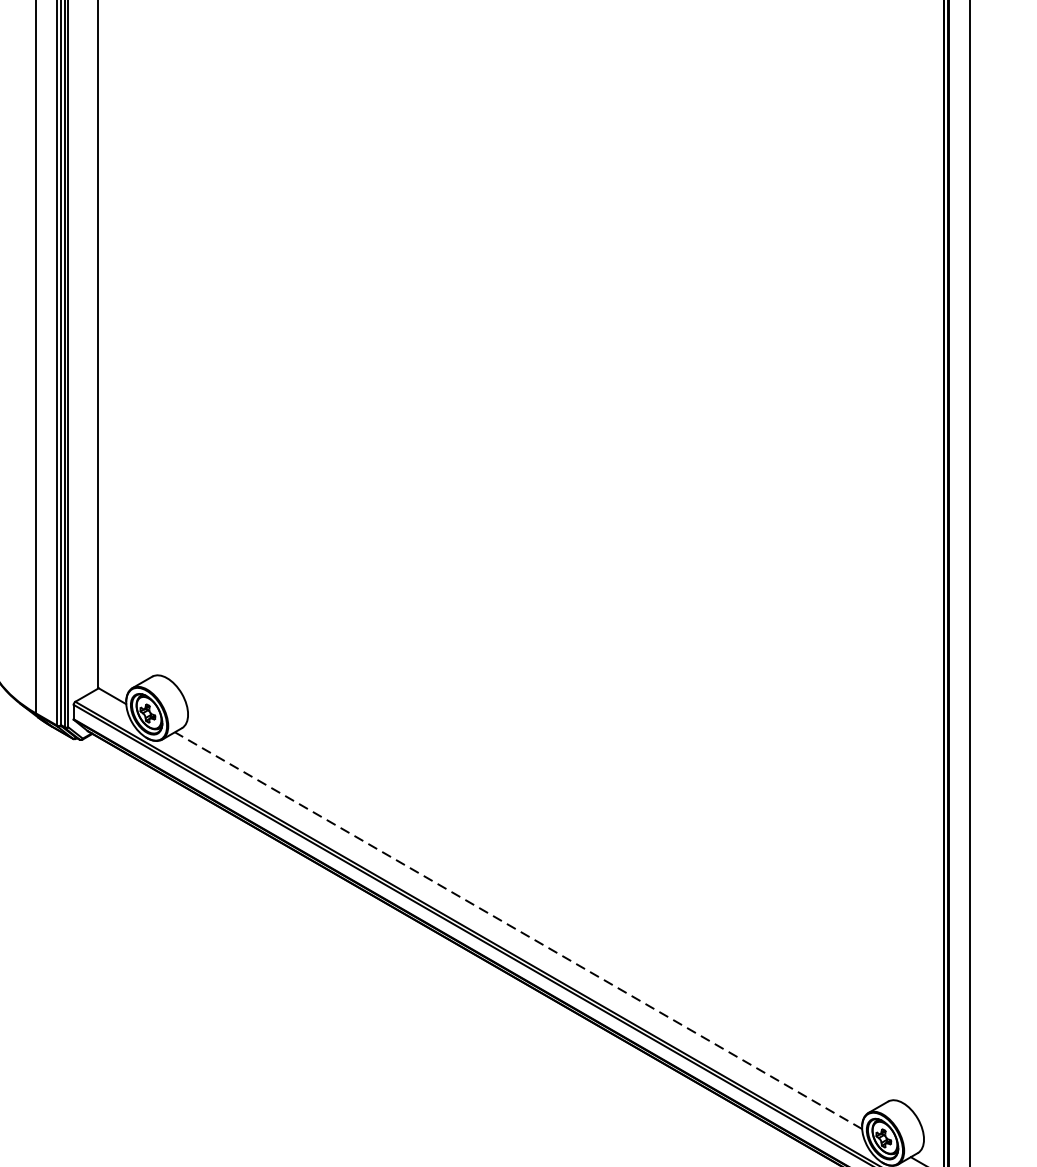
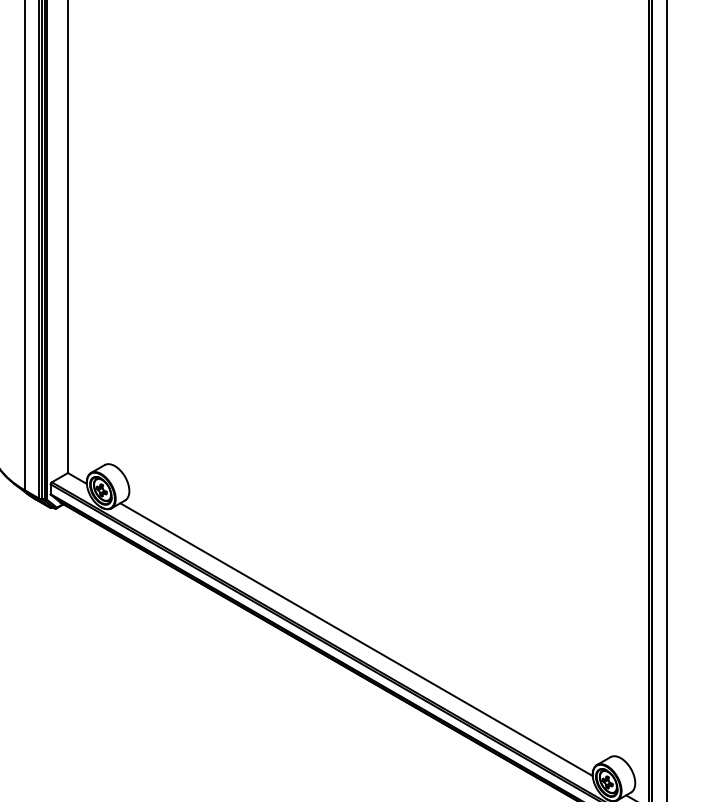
line: (518, 930) -> (356, 639), dashed -> solid

